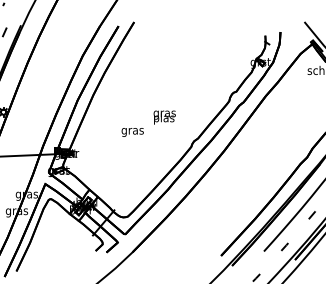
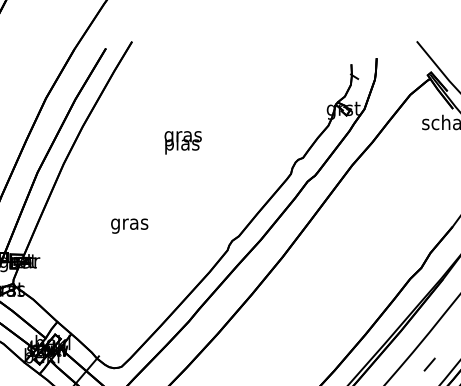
text: (164, 117) -> (182, 142), moved

